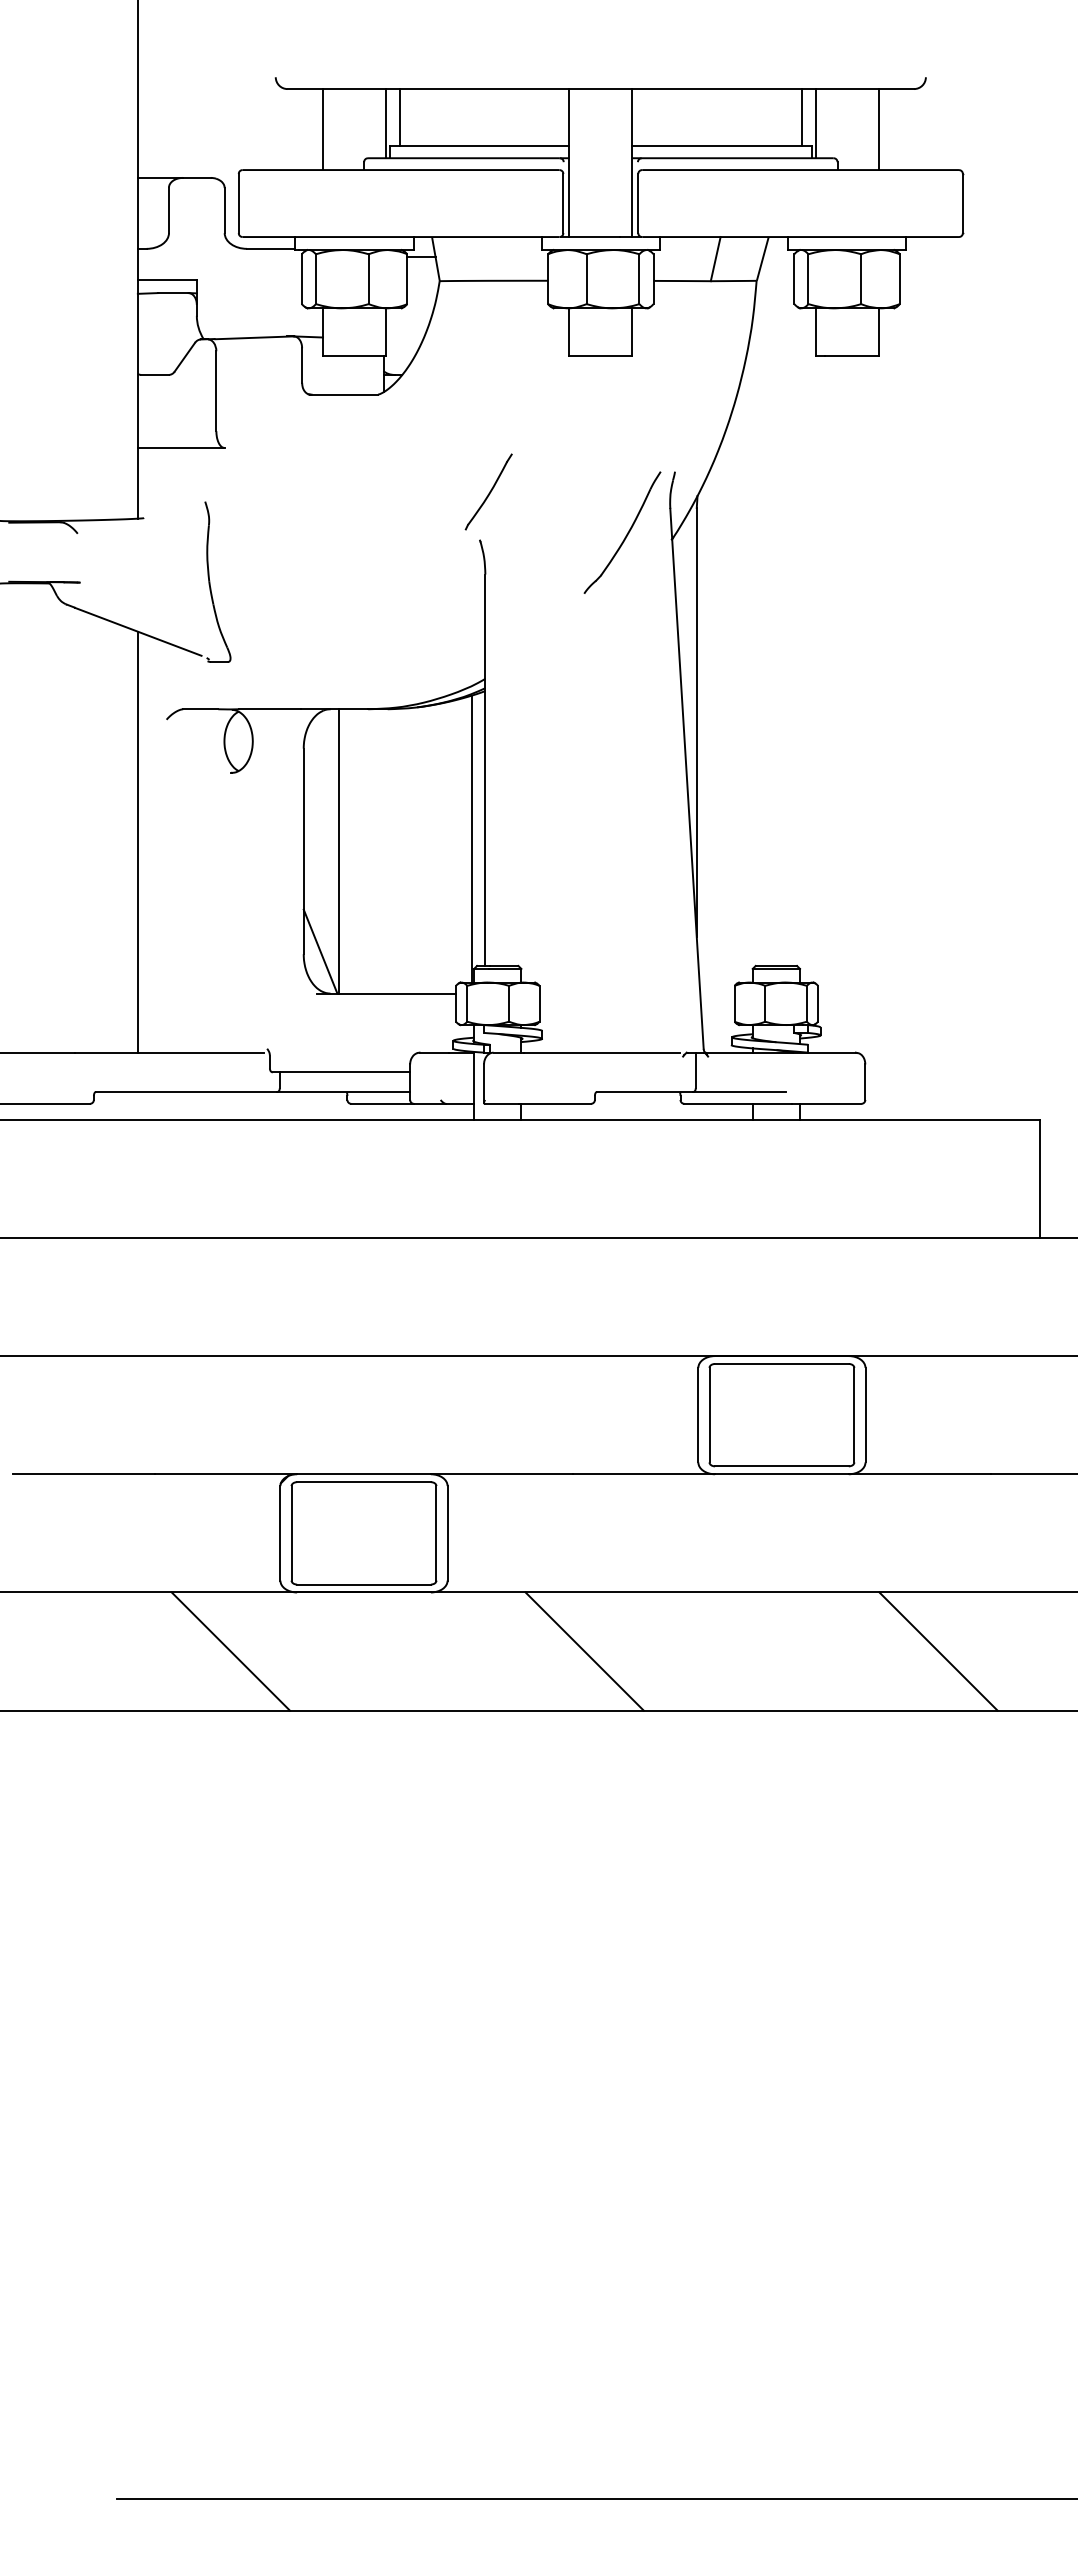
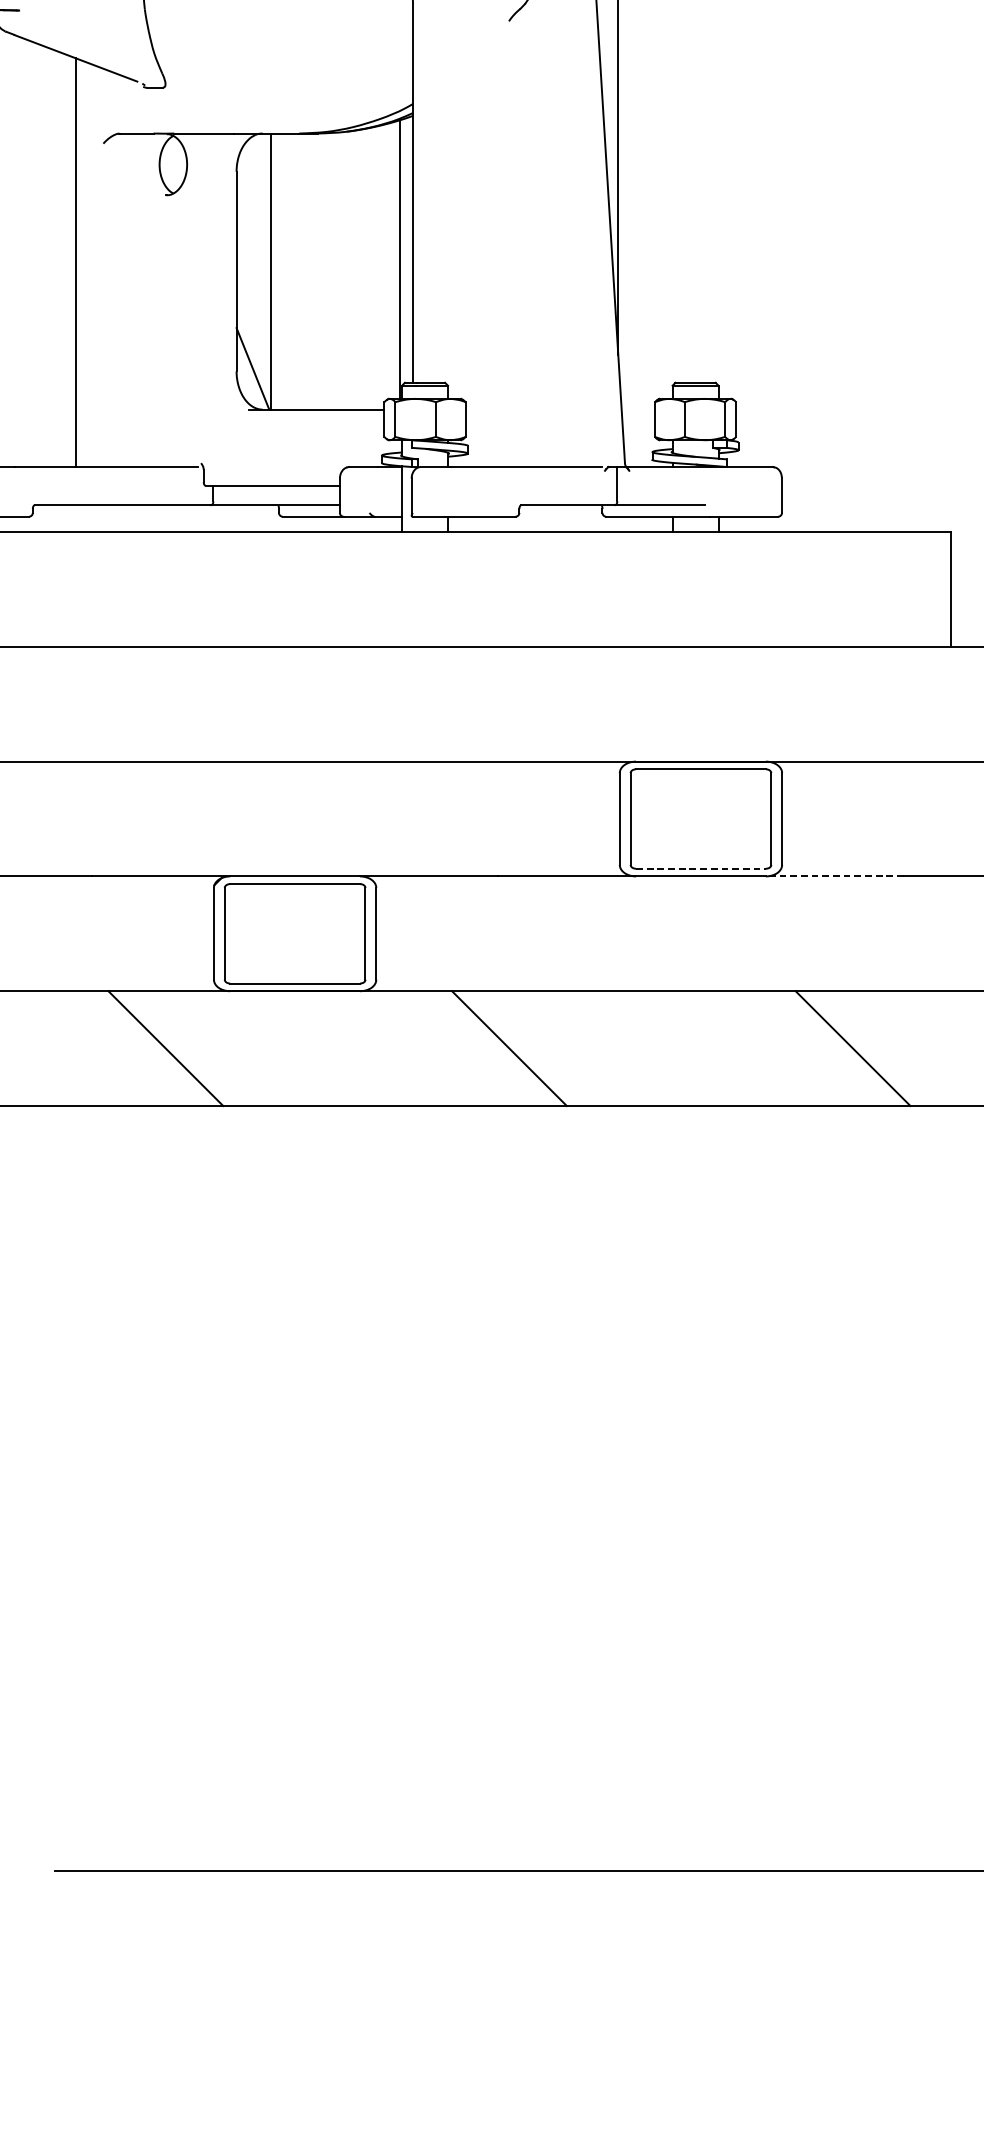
line: (781, 1466) -> (700, 868), solid -> dashed
line: (919, 1474) -> (834, 876), solid -> dashed

